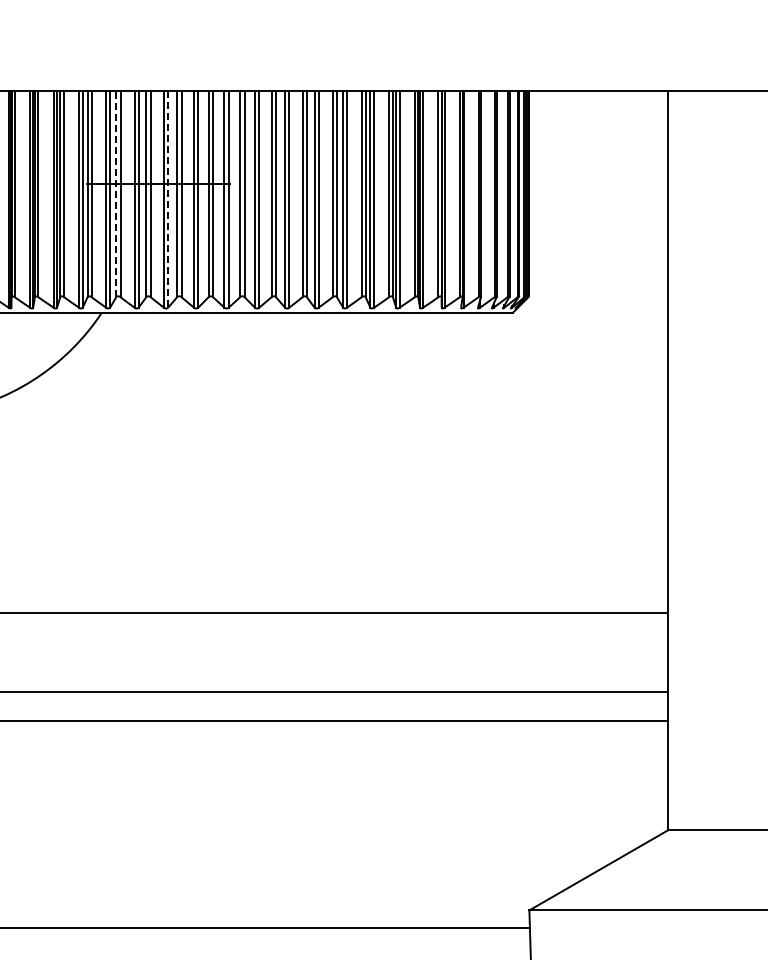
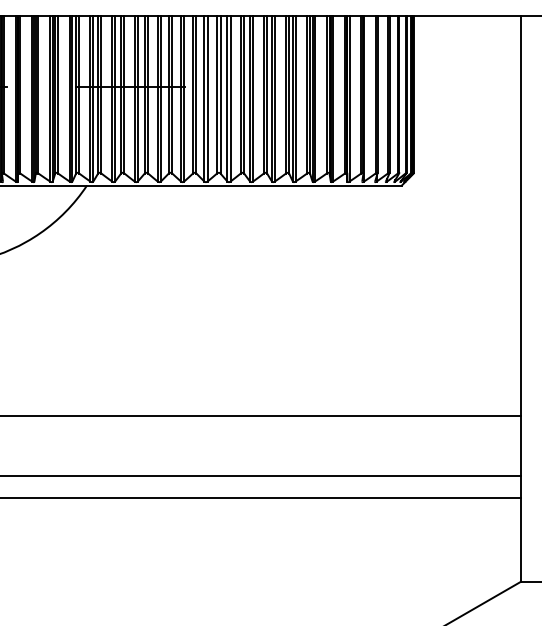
line: (116, 193) -> (98, 94), dashed -> solid
line: (168, 199) -> (138, 98), dashed -> solid

